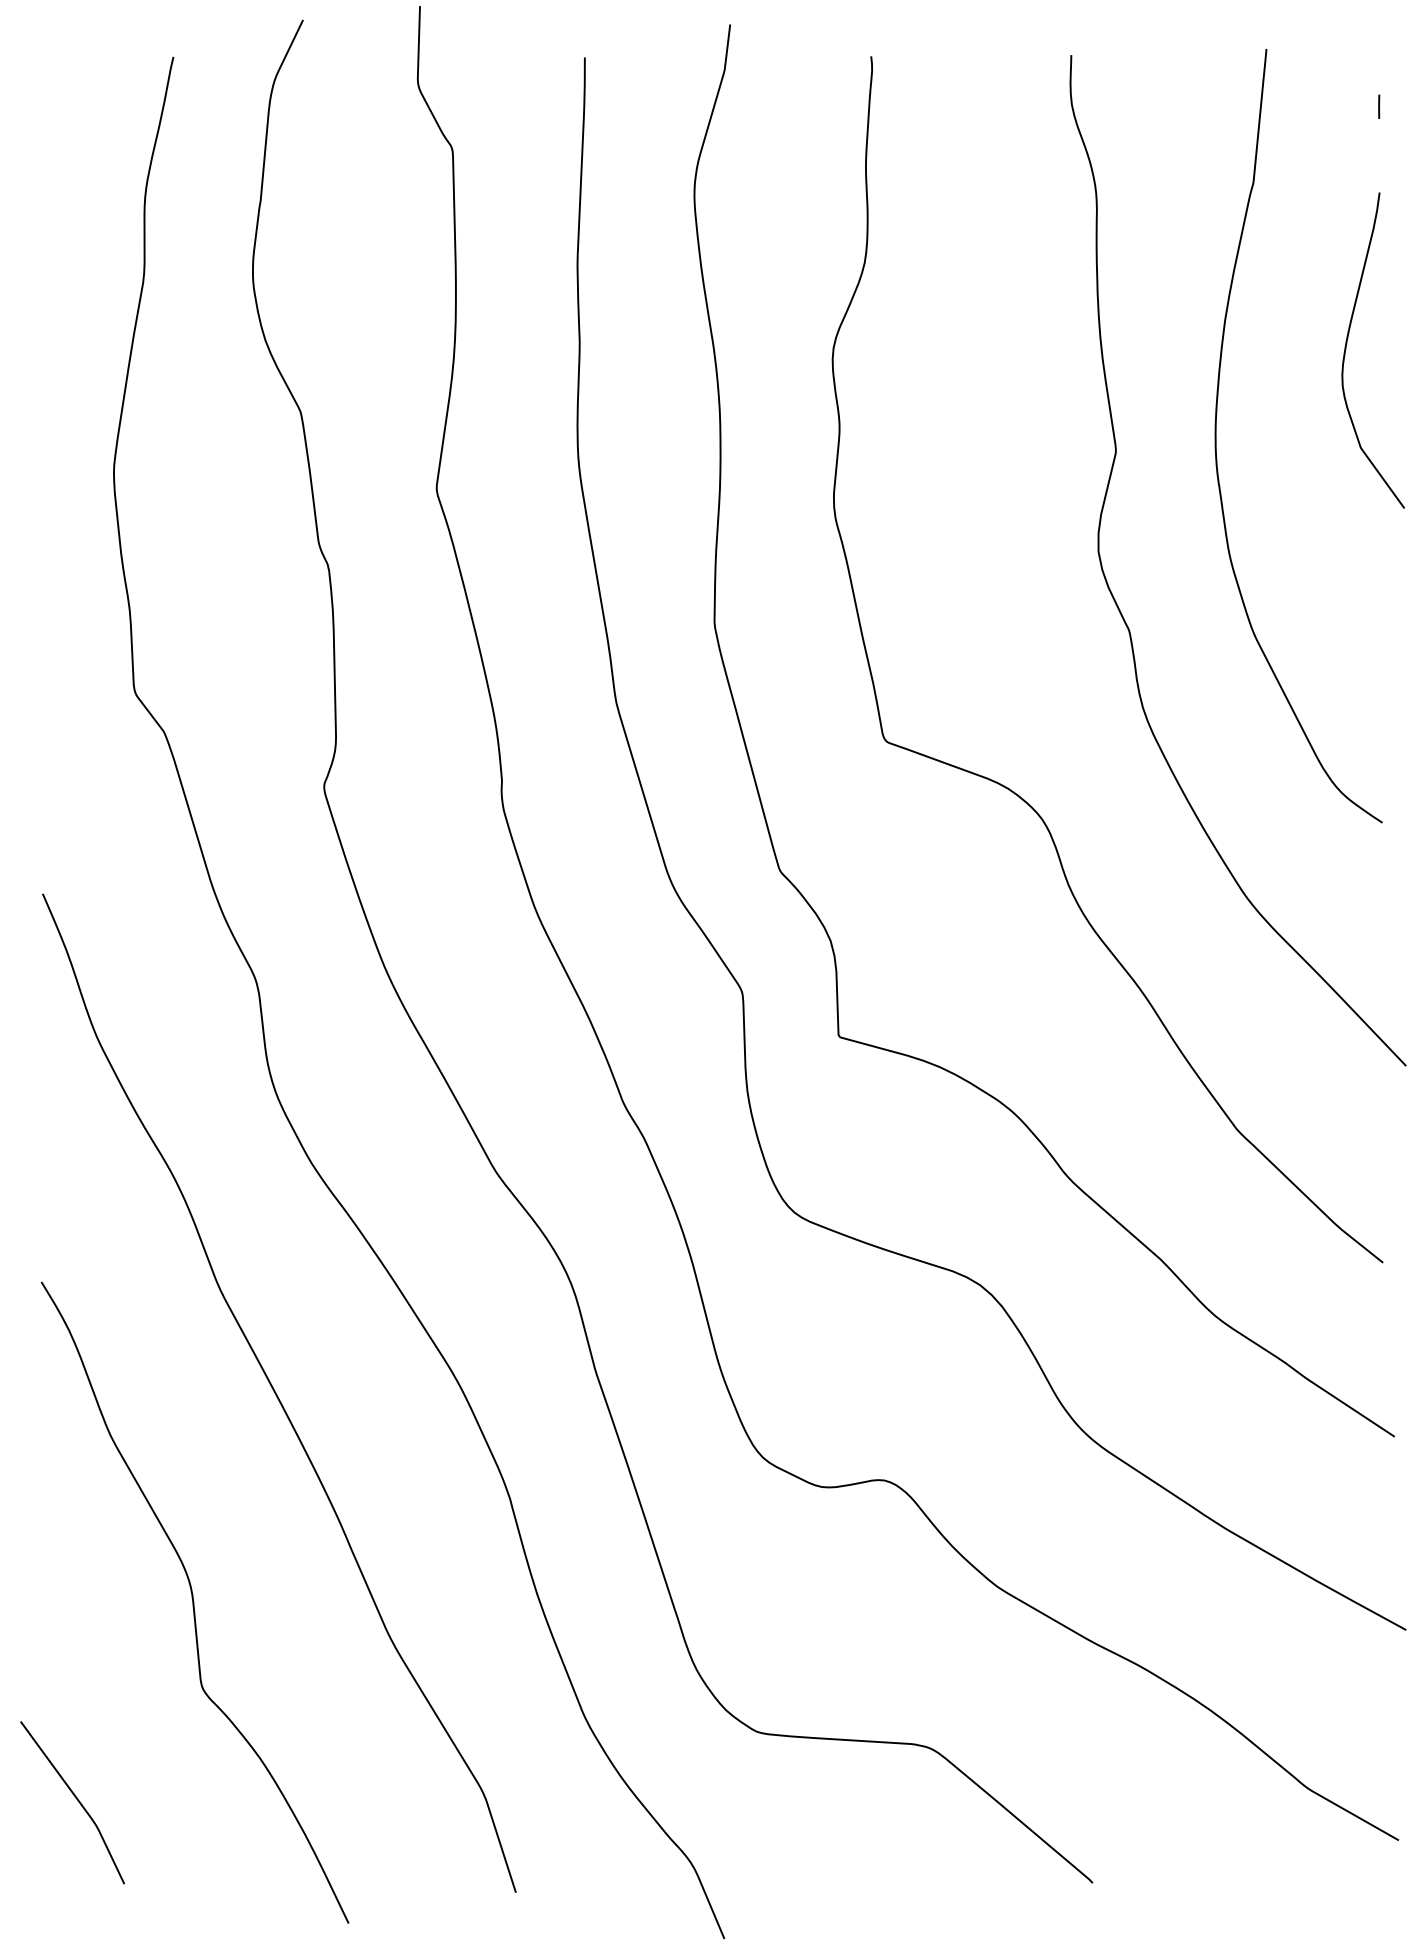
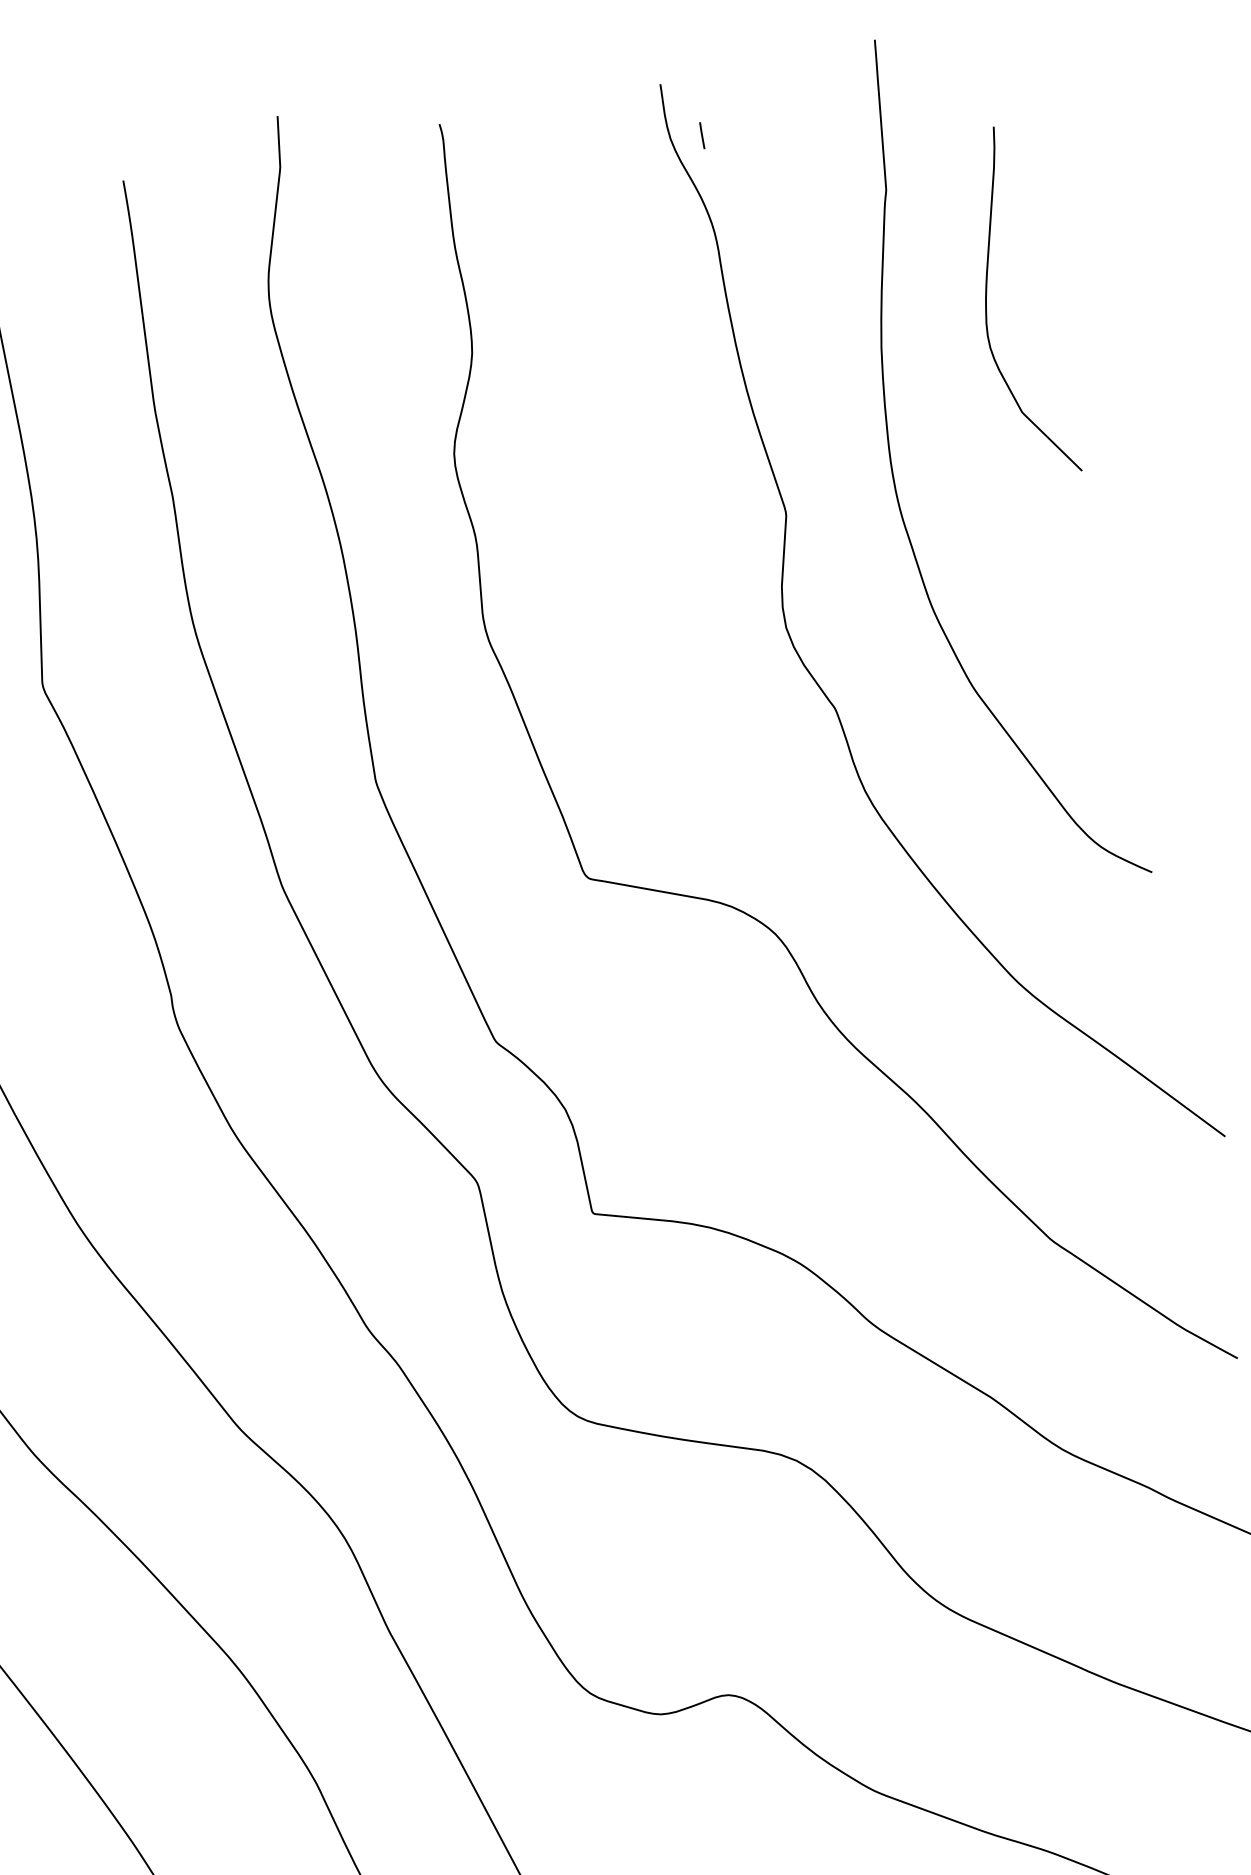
line: (1379, 106) -> (702, 135), moved
curve: (1347, 343) -> (987, 299), moved

